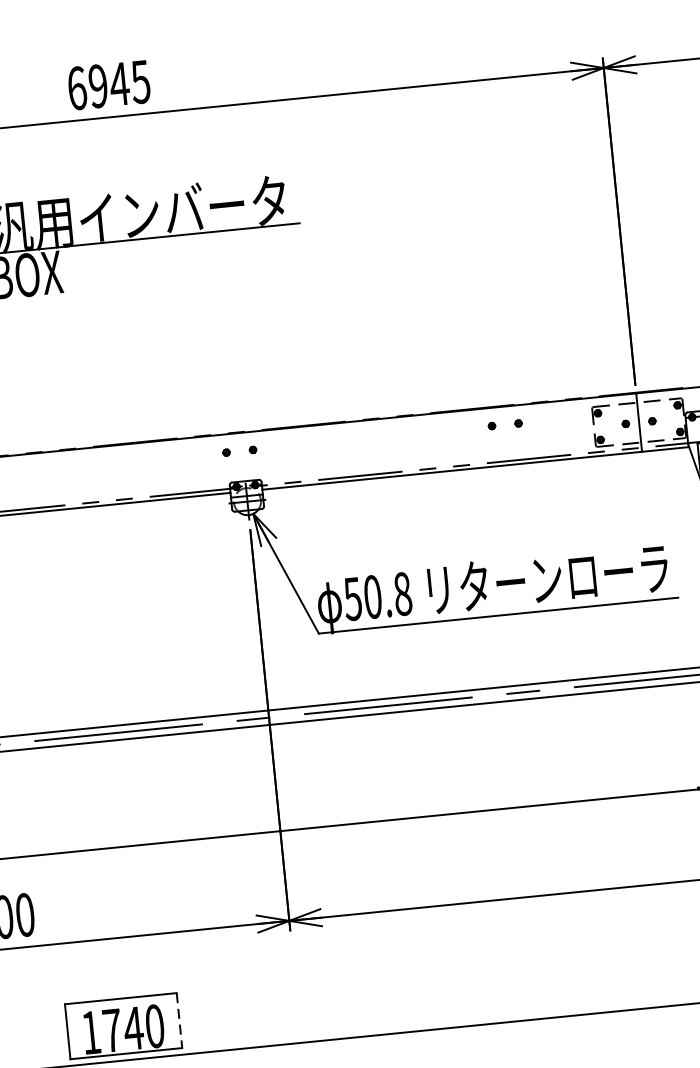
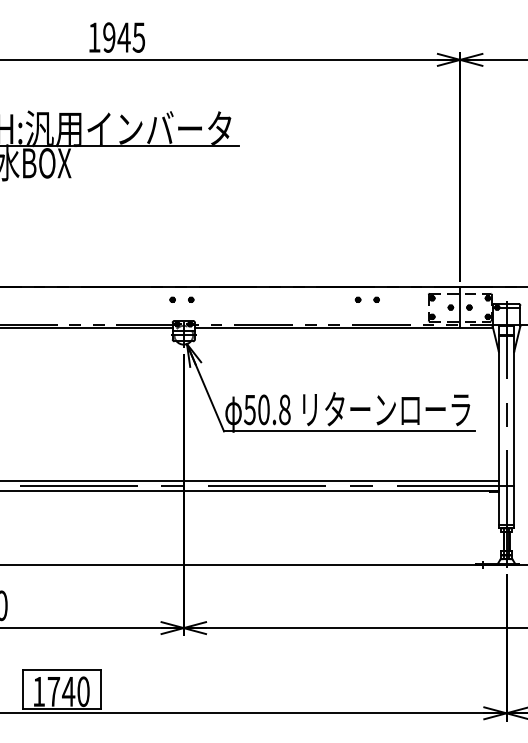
text: (77, 88) -> (94, 37), 6945 -> 1945
line: (178, 1020) -> (100, 689), dashed -> solid

